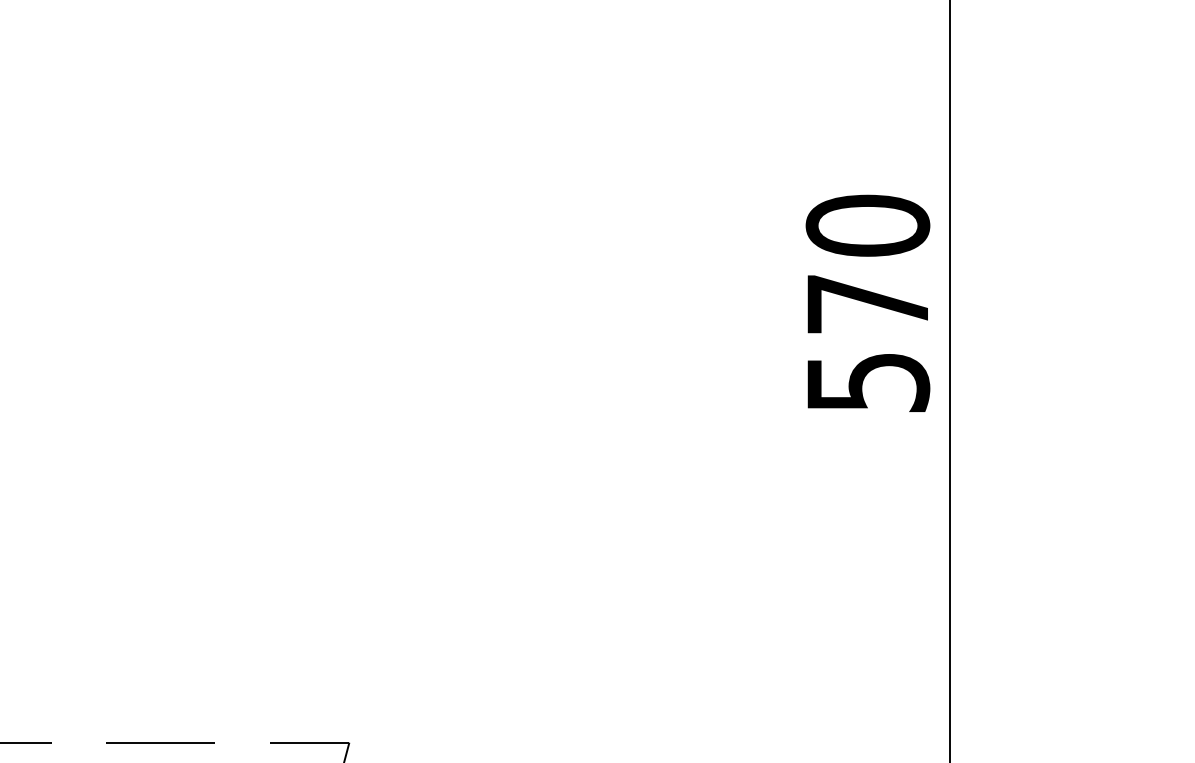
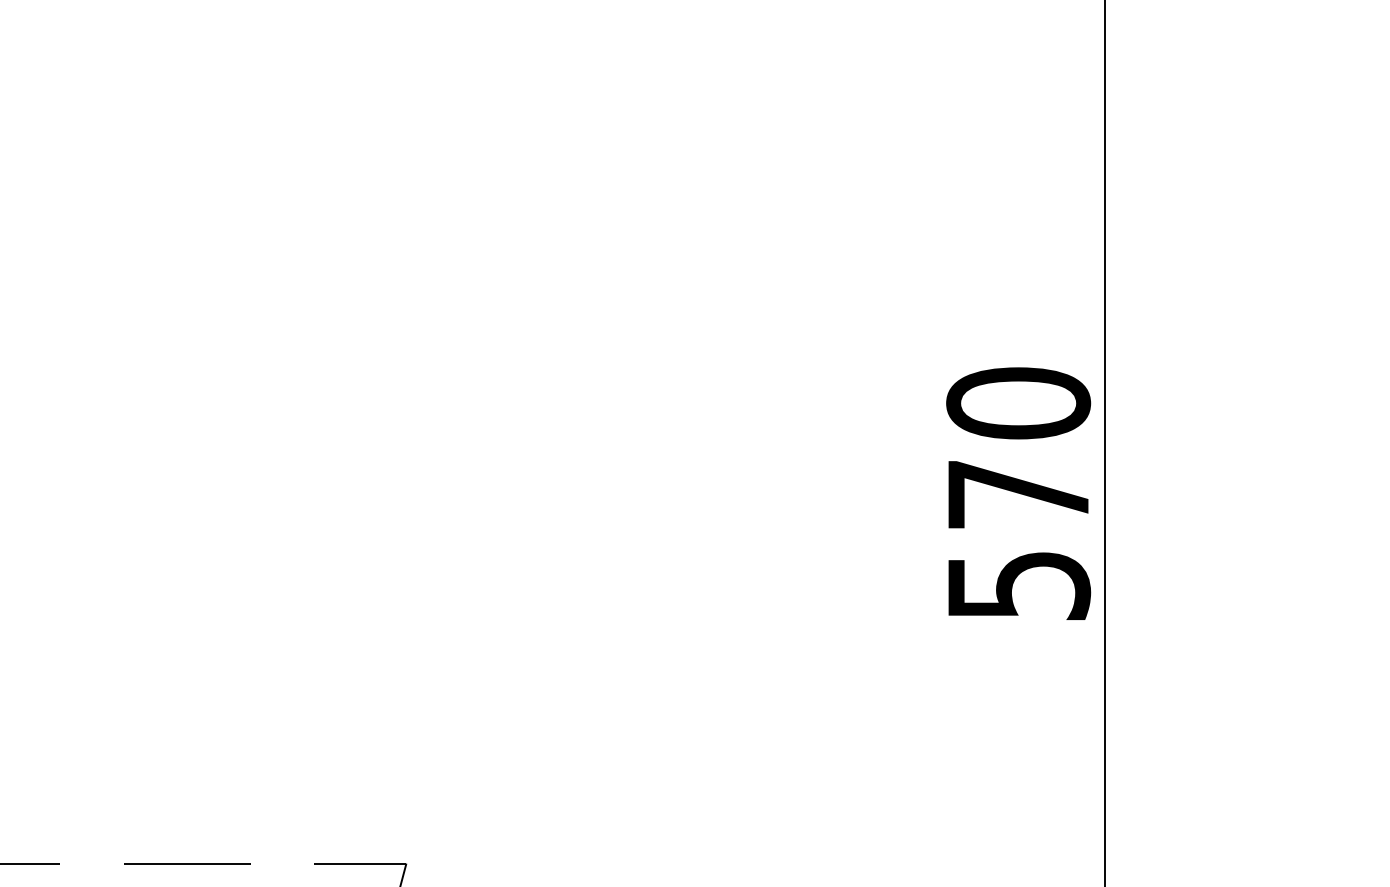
text: (867, 303) -> (1018, 493), moved

